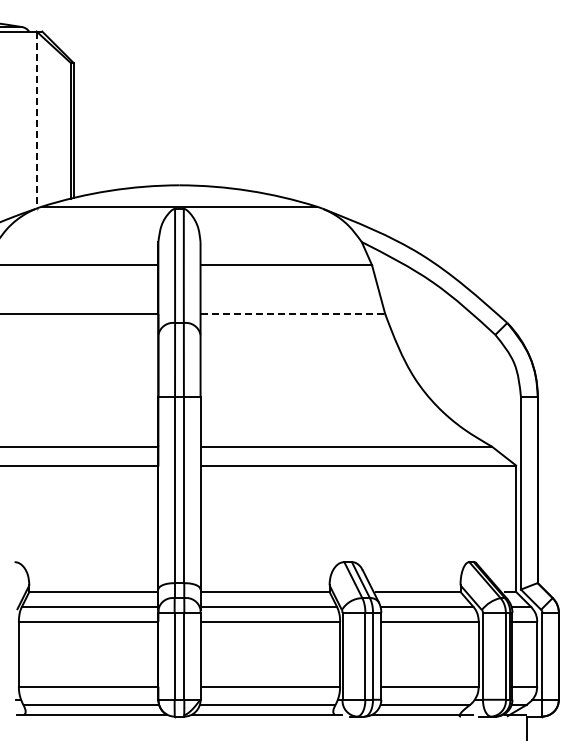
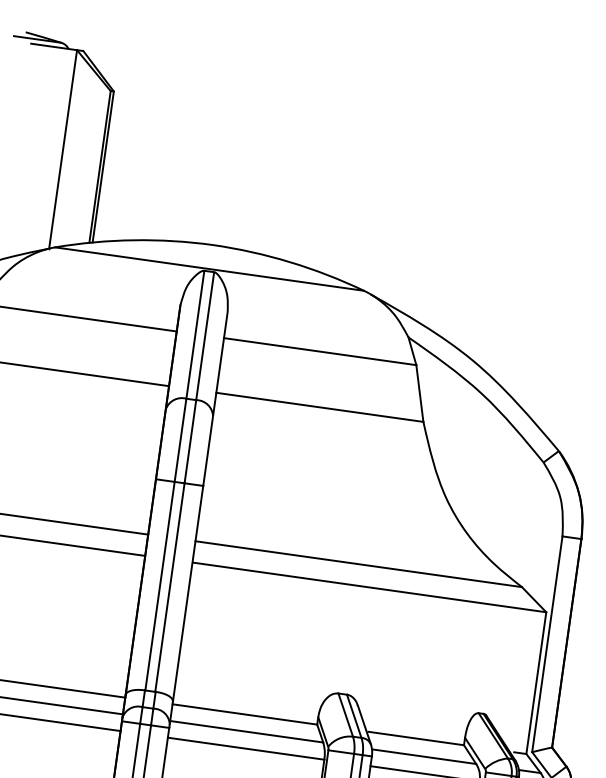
line: (36, 120) -> (62, 149), dashed -> solid
line: (293, 314) -> (320, 407), dashed -> solid

